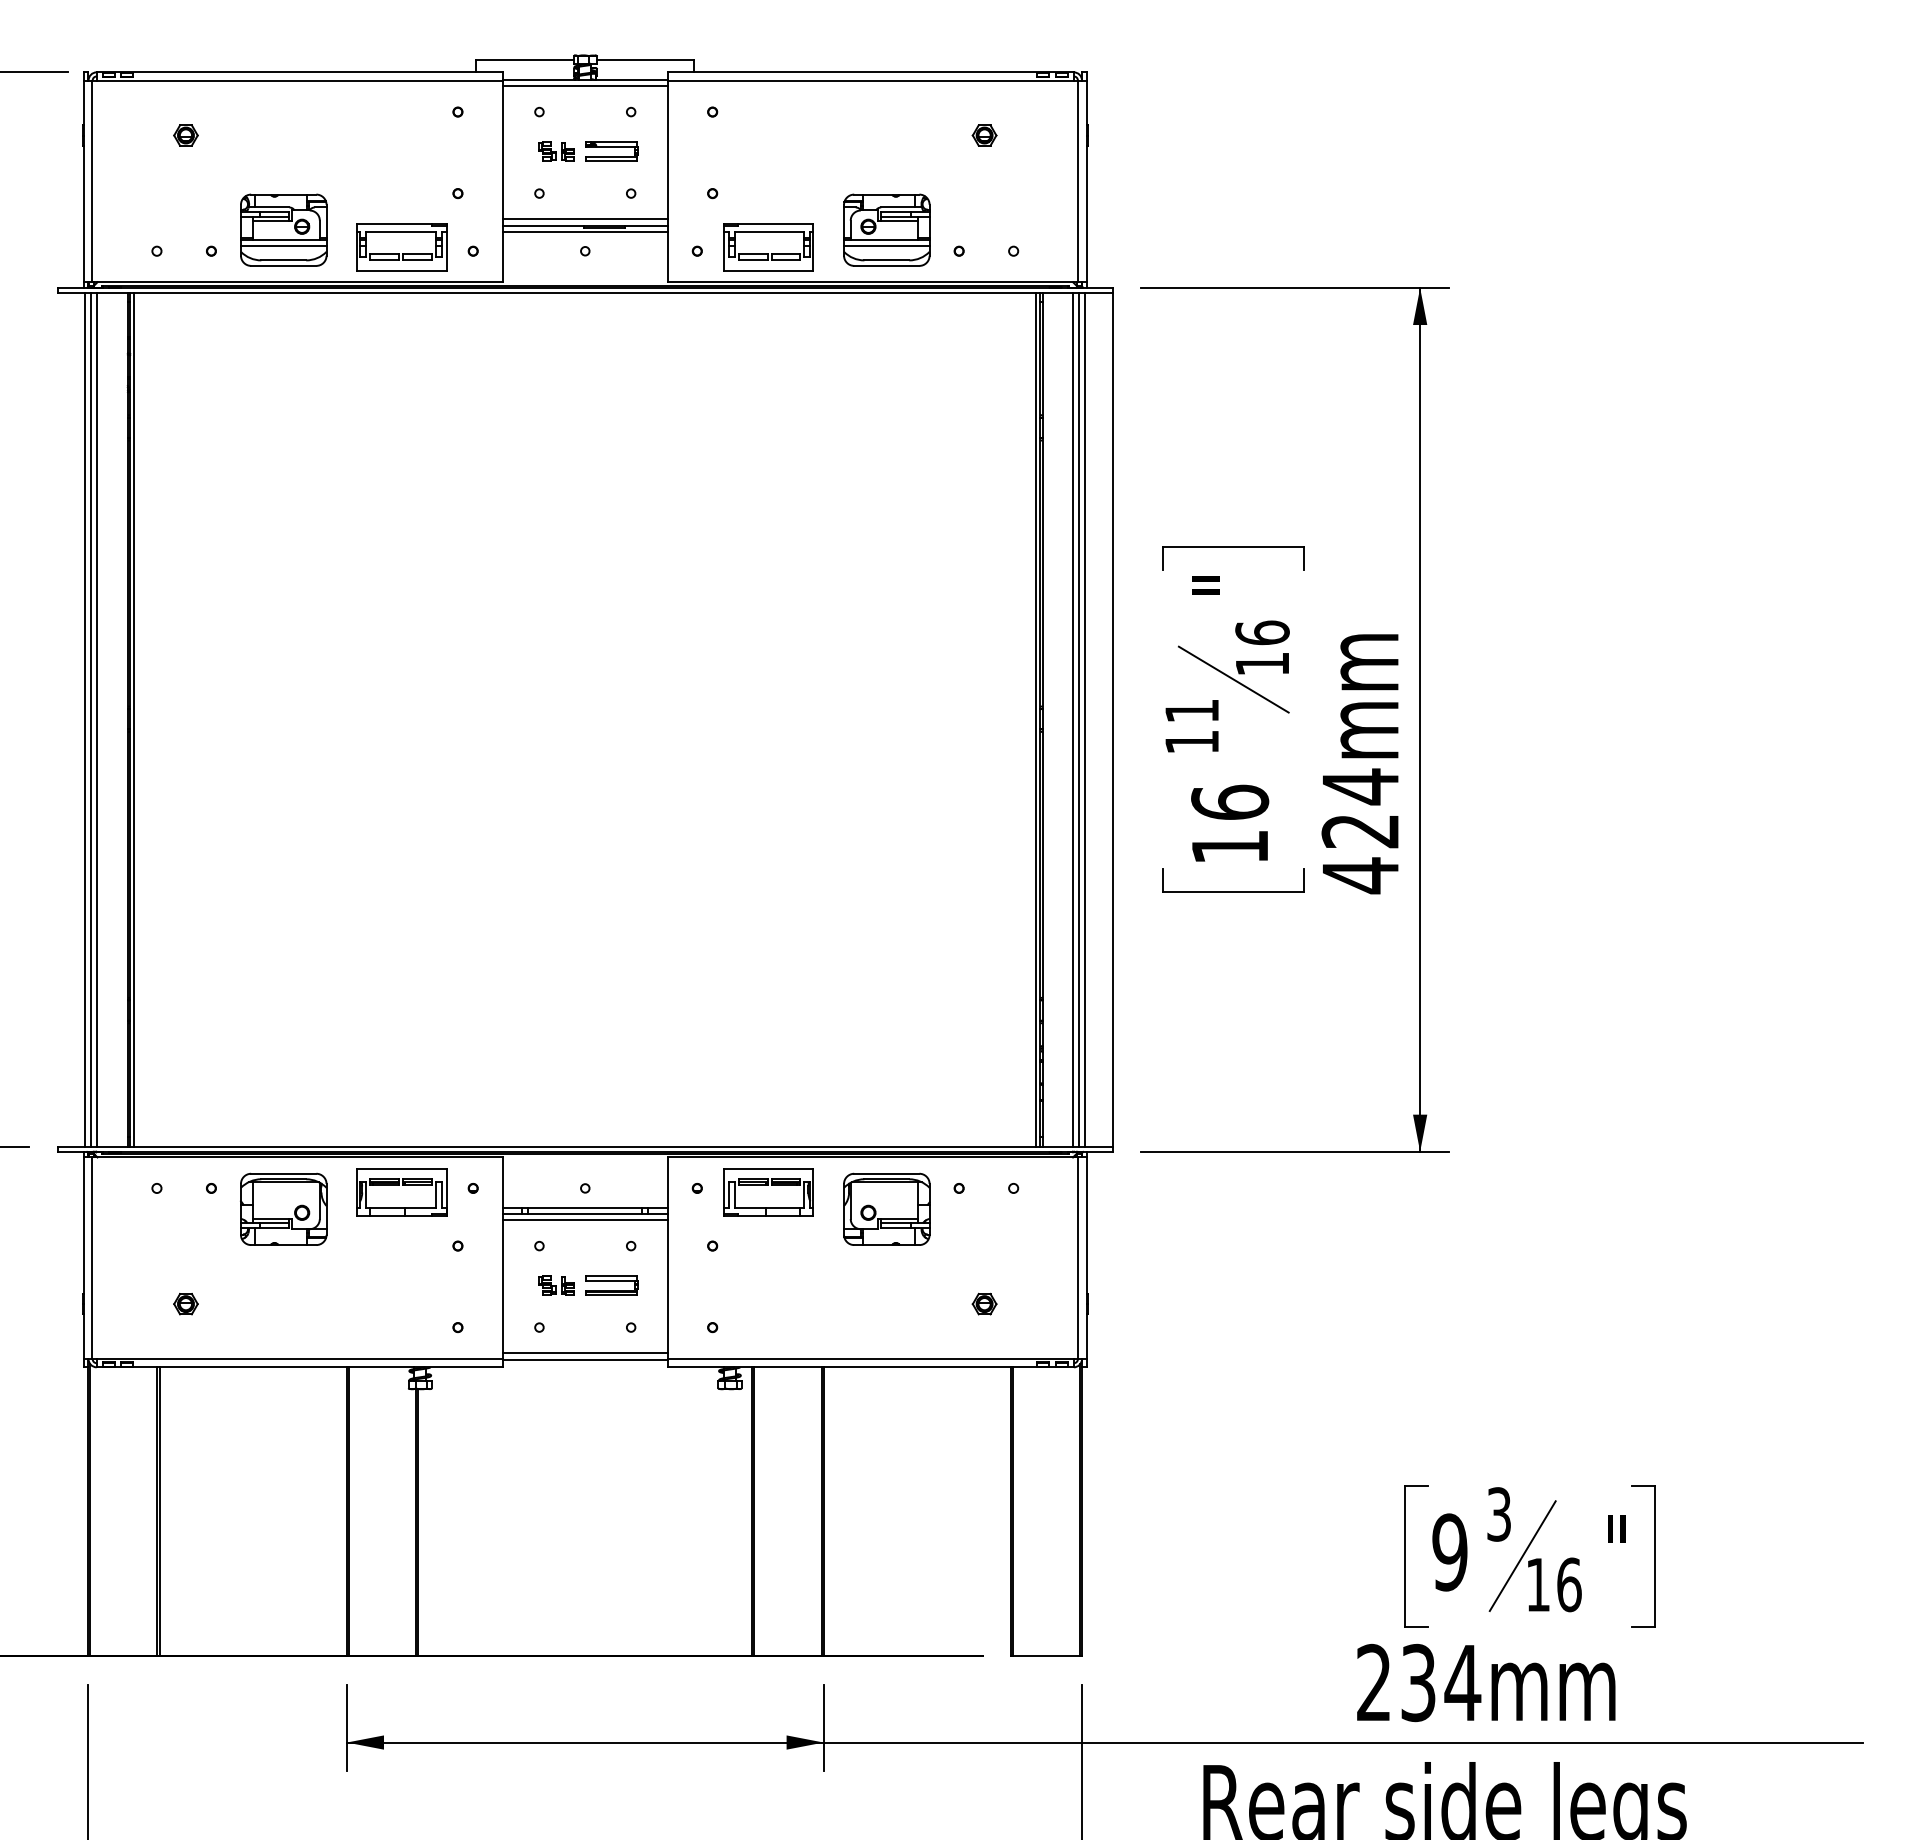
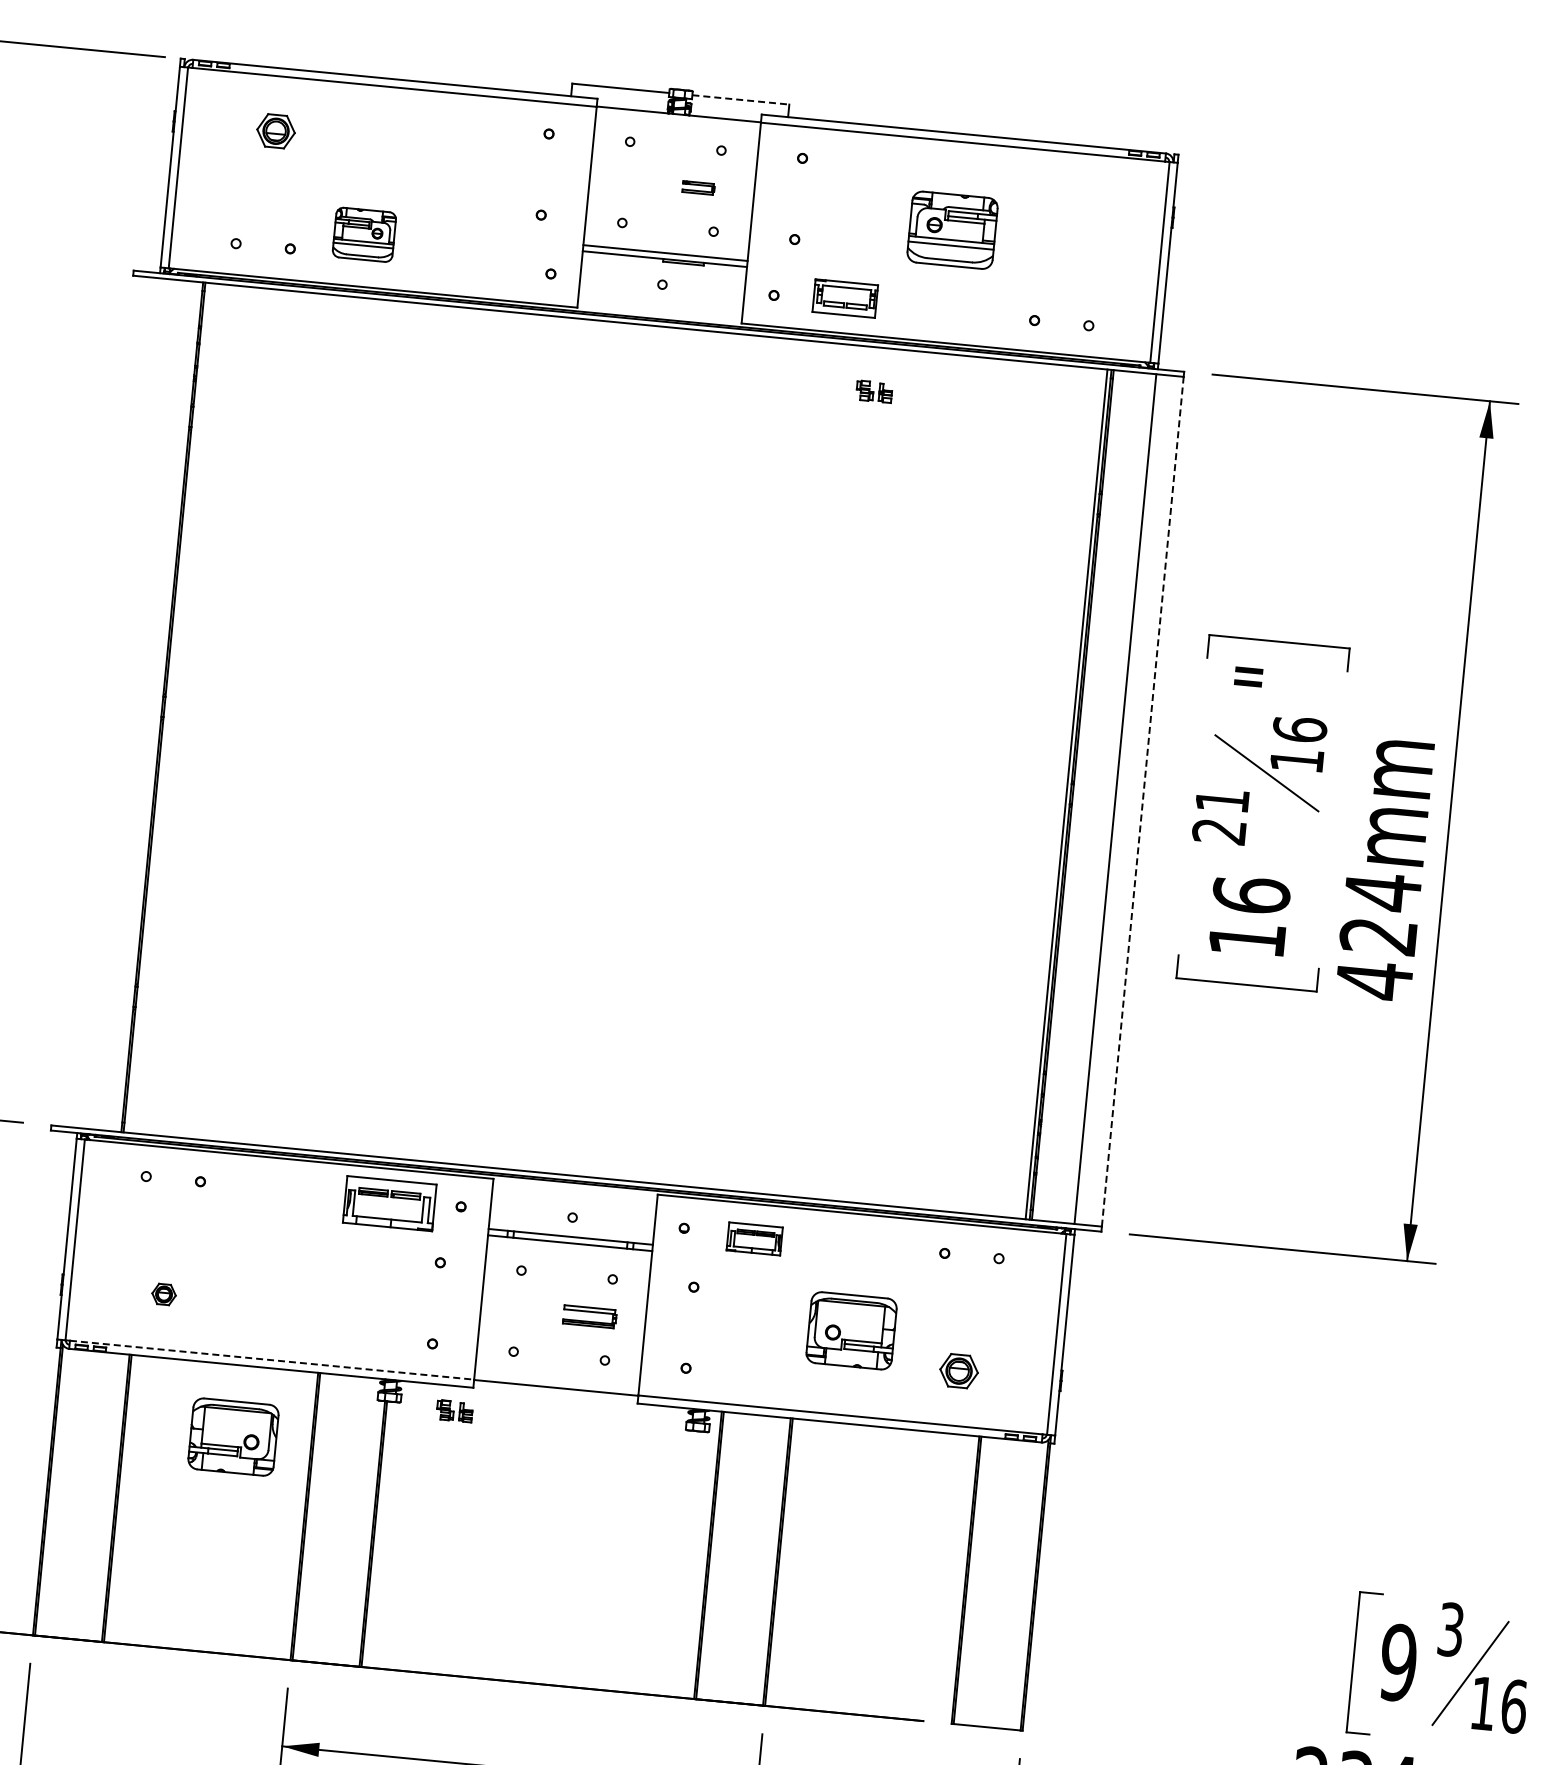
line: (645, 59) -> (740, 99), solid -> dashed
line: (584, 86) -> (677, 120), removed
part: (185, 135) -> (275, 131), size x1.6
part: (984, 135) -> (1070, 207), removed
part: (556, 151) -> (874, 391), moved
part: (611, 151) -> (698, 187), size x0.6
part: (283, 229) -> (364, 234), size x0.7
part: (886, 229) -> (952, 229), moved
line: (584, 231) -> (663, 265), removed
part: (401, 247) -> (479, 263), removed
part: (768, 247) -> (845, 298), size x0.7
line: (85, 719) -> (120, 702), removed
line: (91, 719) -> (126, 703), removed
line: (97, 719) -> (132, 704), removed
line: (134, 719) -> (168, 707), removed
line: (1073, 719) -> (1103, 797), removed
line: (1079, 719) -> (1109, 798), removed
line: (1112, 719) -> (1142, 801), solid -> dashed
text: (1191, 742) -> (1218, 831), 11 -> 21
part: (768, 1192) -> (754, 1239), size x0.6
part: (283, 1208) -> (233, 1436), moved
part: (886, 1208) -> (851, 1329), moved
line: (584, 1220) -> (568, 1249), removed
part: (556, 1285) -> (454, 1411), moved
part: (984, 1303) -> (958, 1370), size x1.6
line: (584, 1353) -> (556, 1381), removed
line: (300, 1359) -> (272, 1360), solid -> dashed

